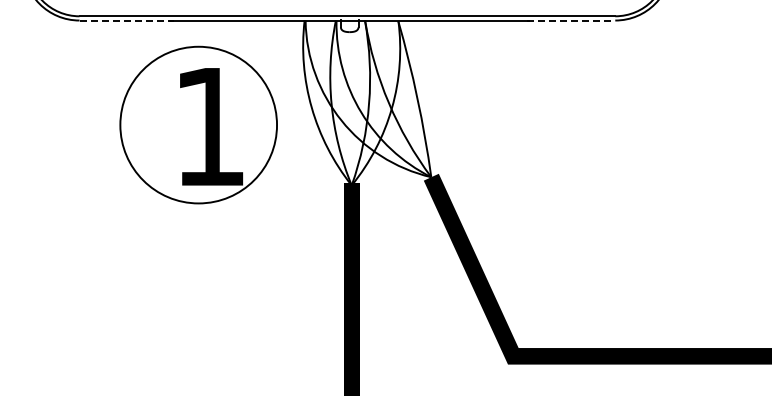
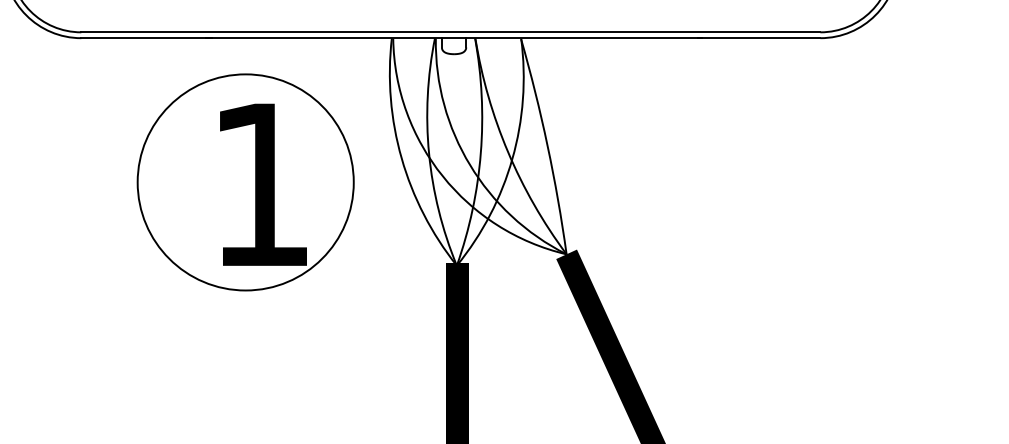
line: (127, 20) -> (147, 38), dashed -> solid
line: (571, 20) -> (760, 38), dashed -> solid

